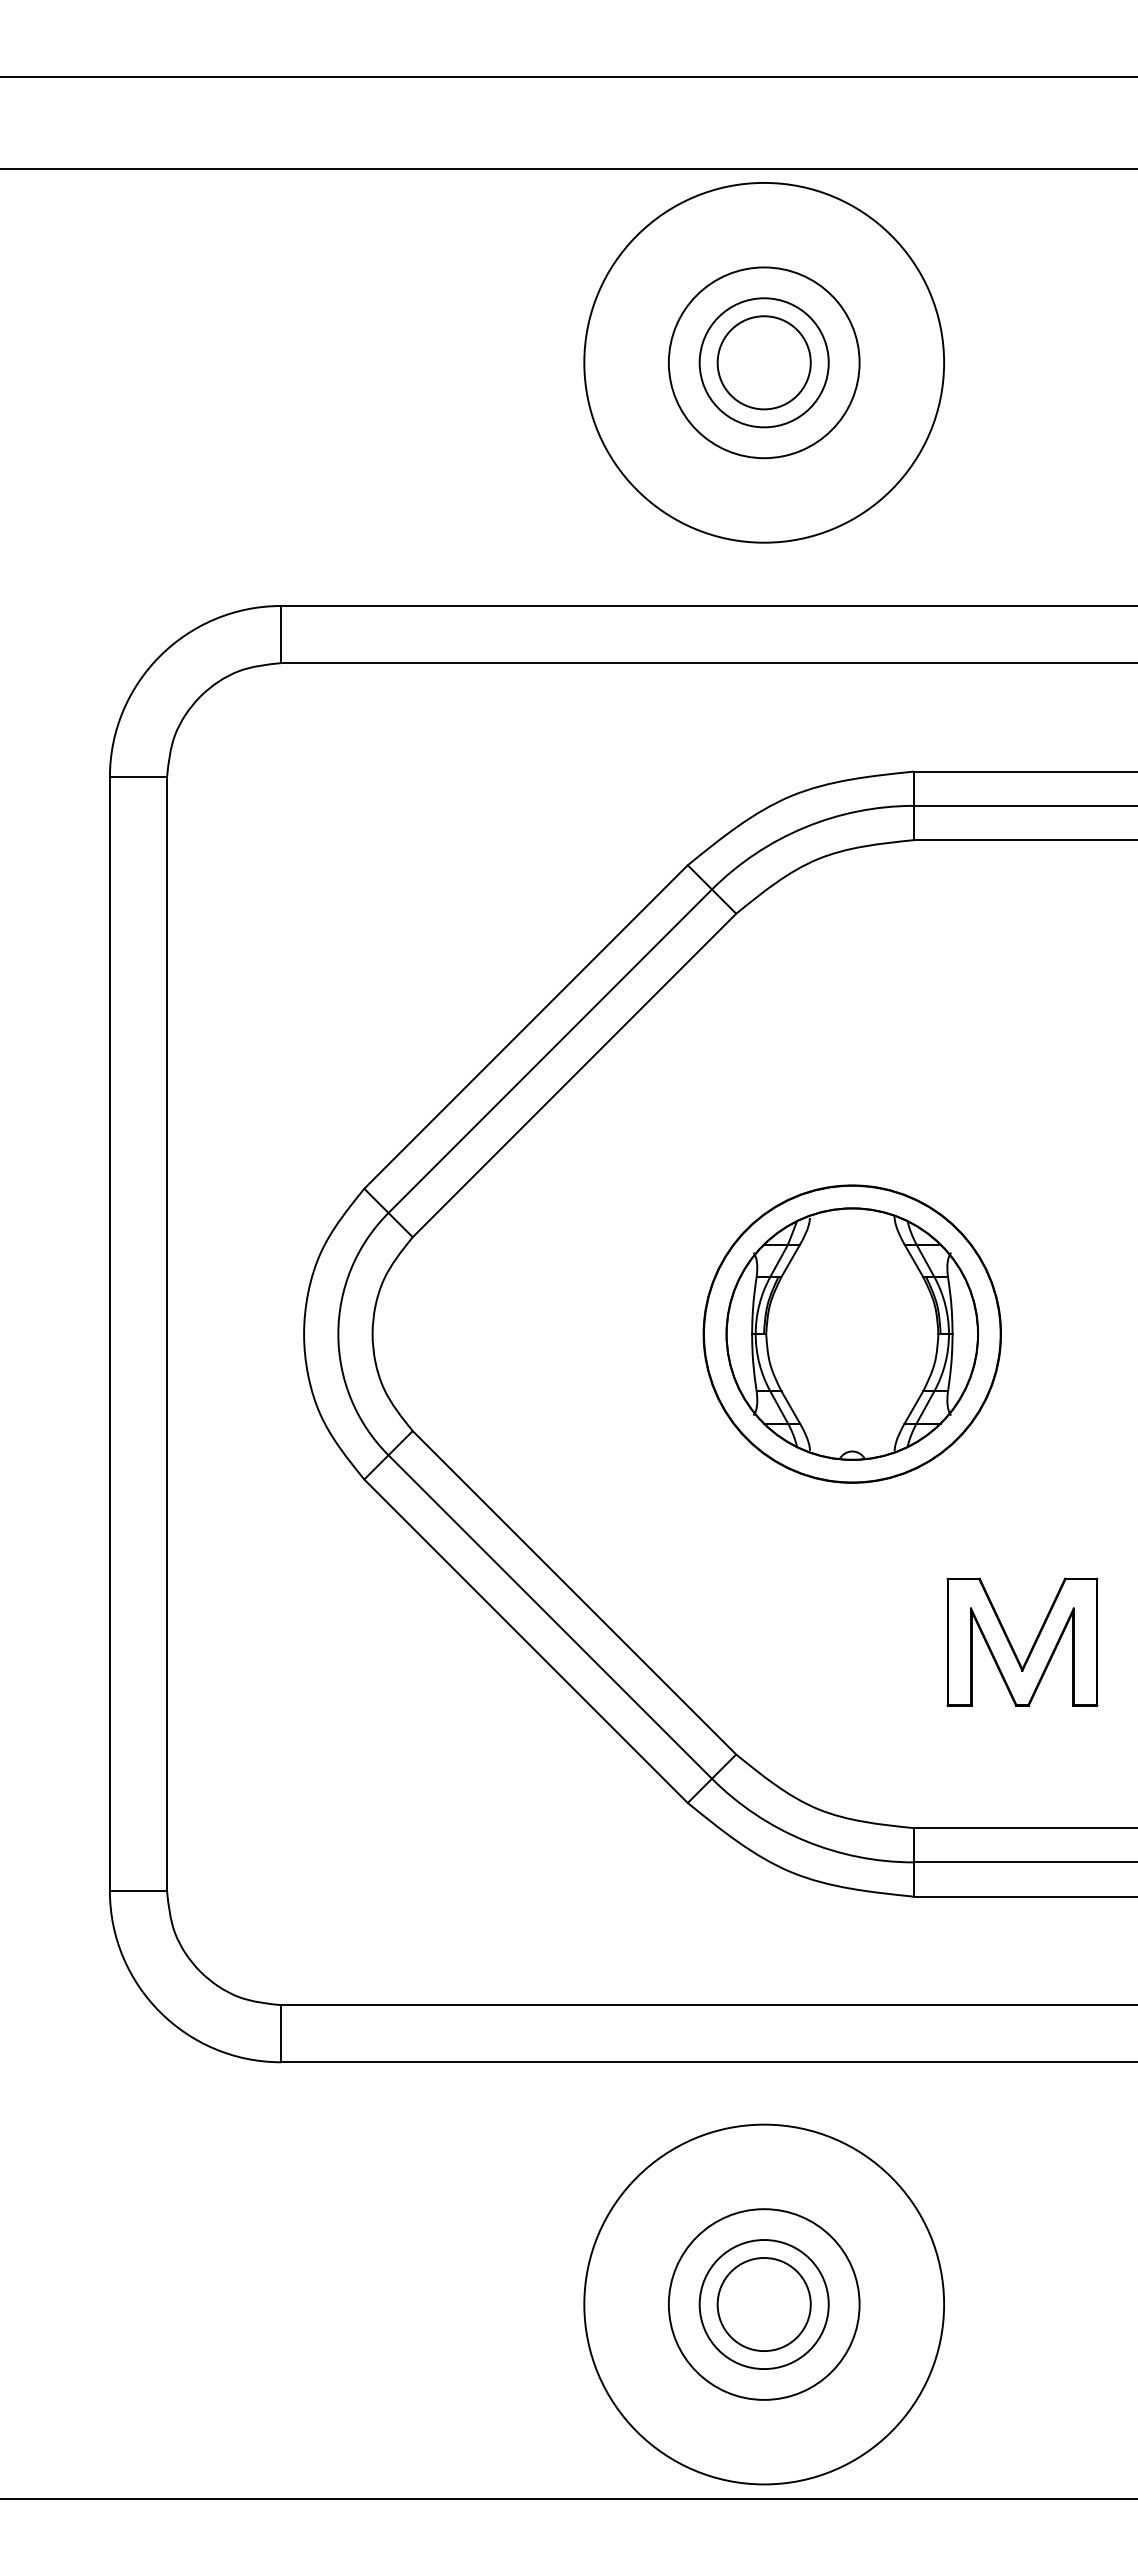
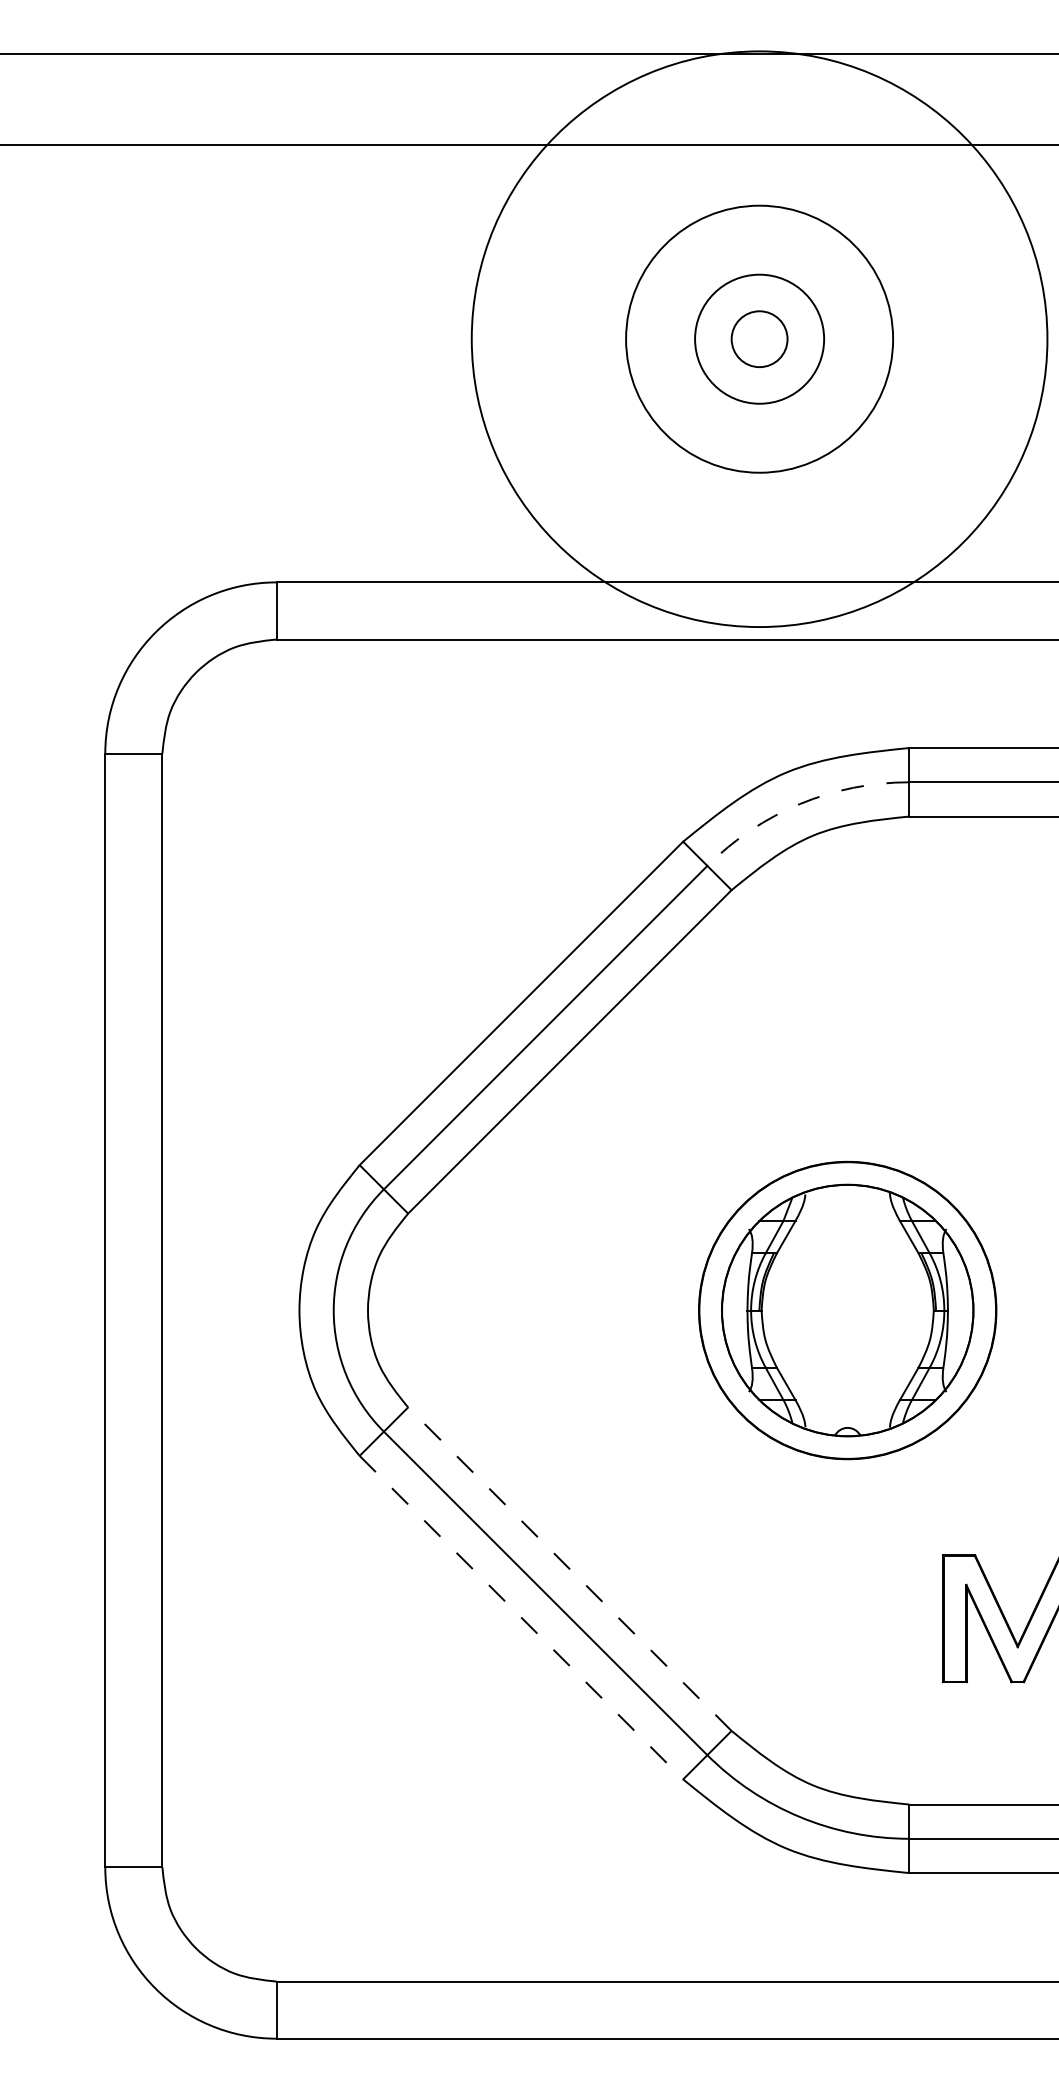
circle: (763, 362) -> (758, 338), size x0.6
circle: (763, 362) -> (758, 338), size x1.4
circle: (764, 362) -> (759, 338), size x1.6
arc: (804, 827) -> (799, 803), solid -> dashed
line: (574, 1592) -> (569, 1568), solid -> dashed
line: (526, 1641) -> (521, 1617), solid -> dashed

